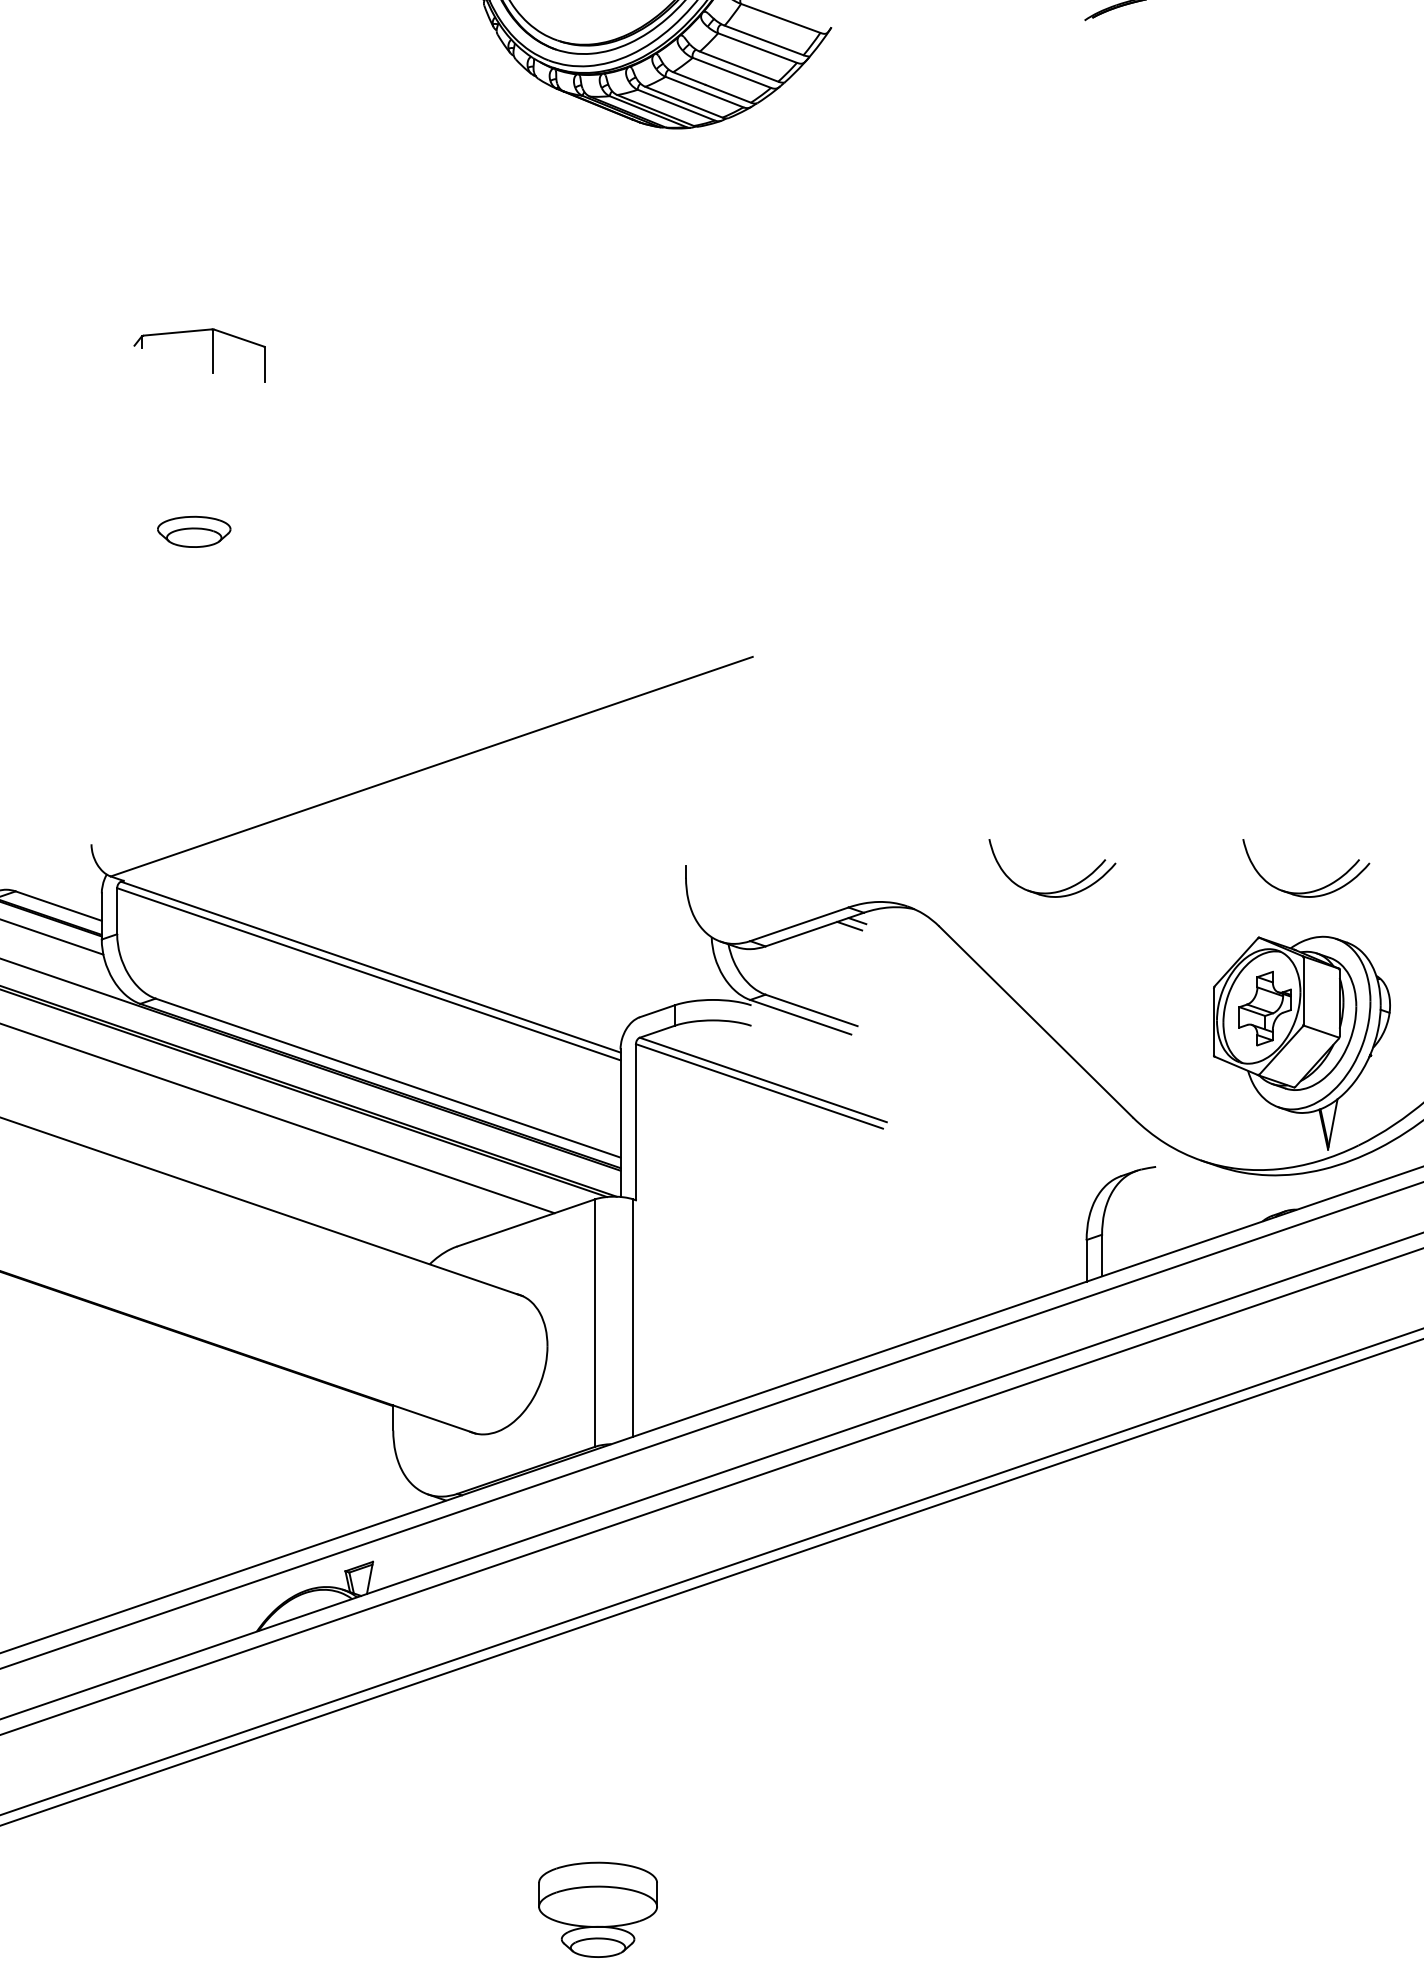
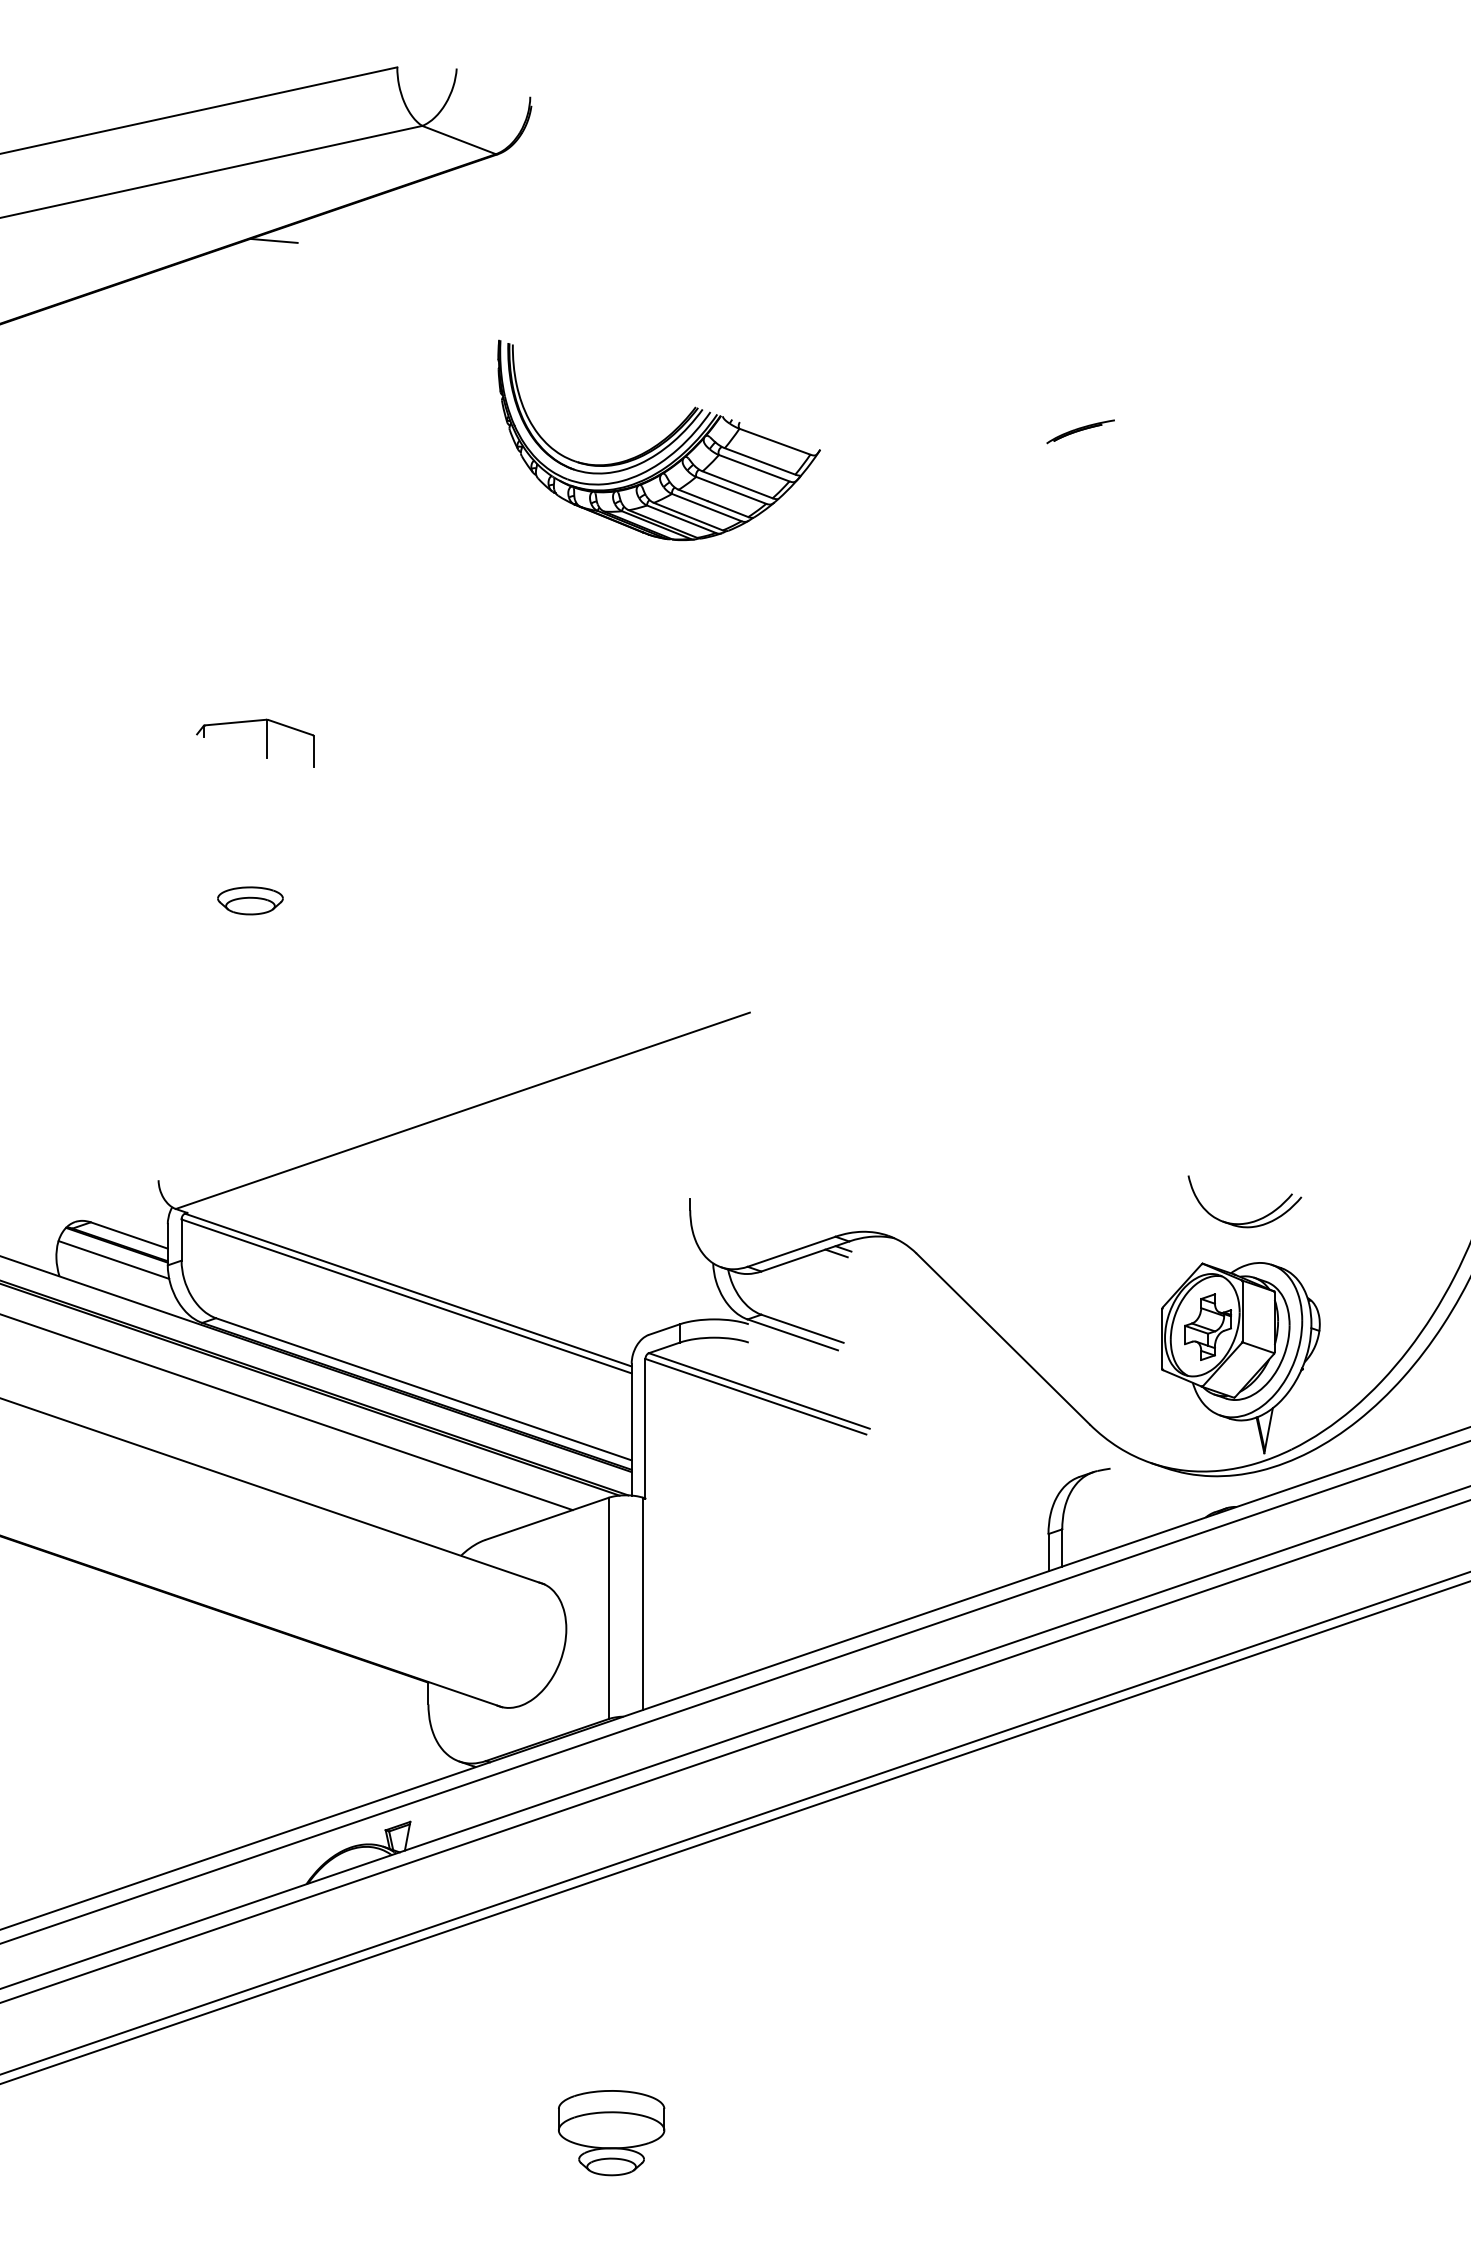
part: (1057, 890) -> (1022, 1221), removed

